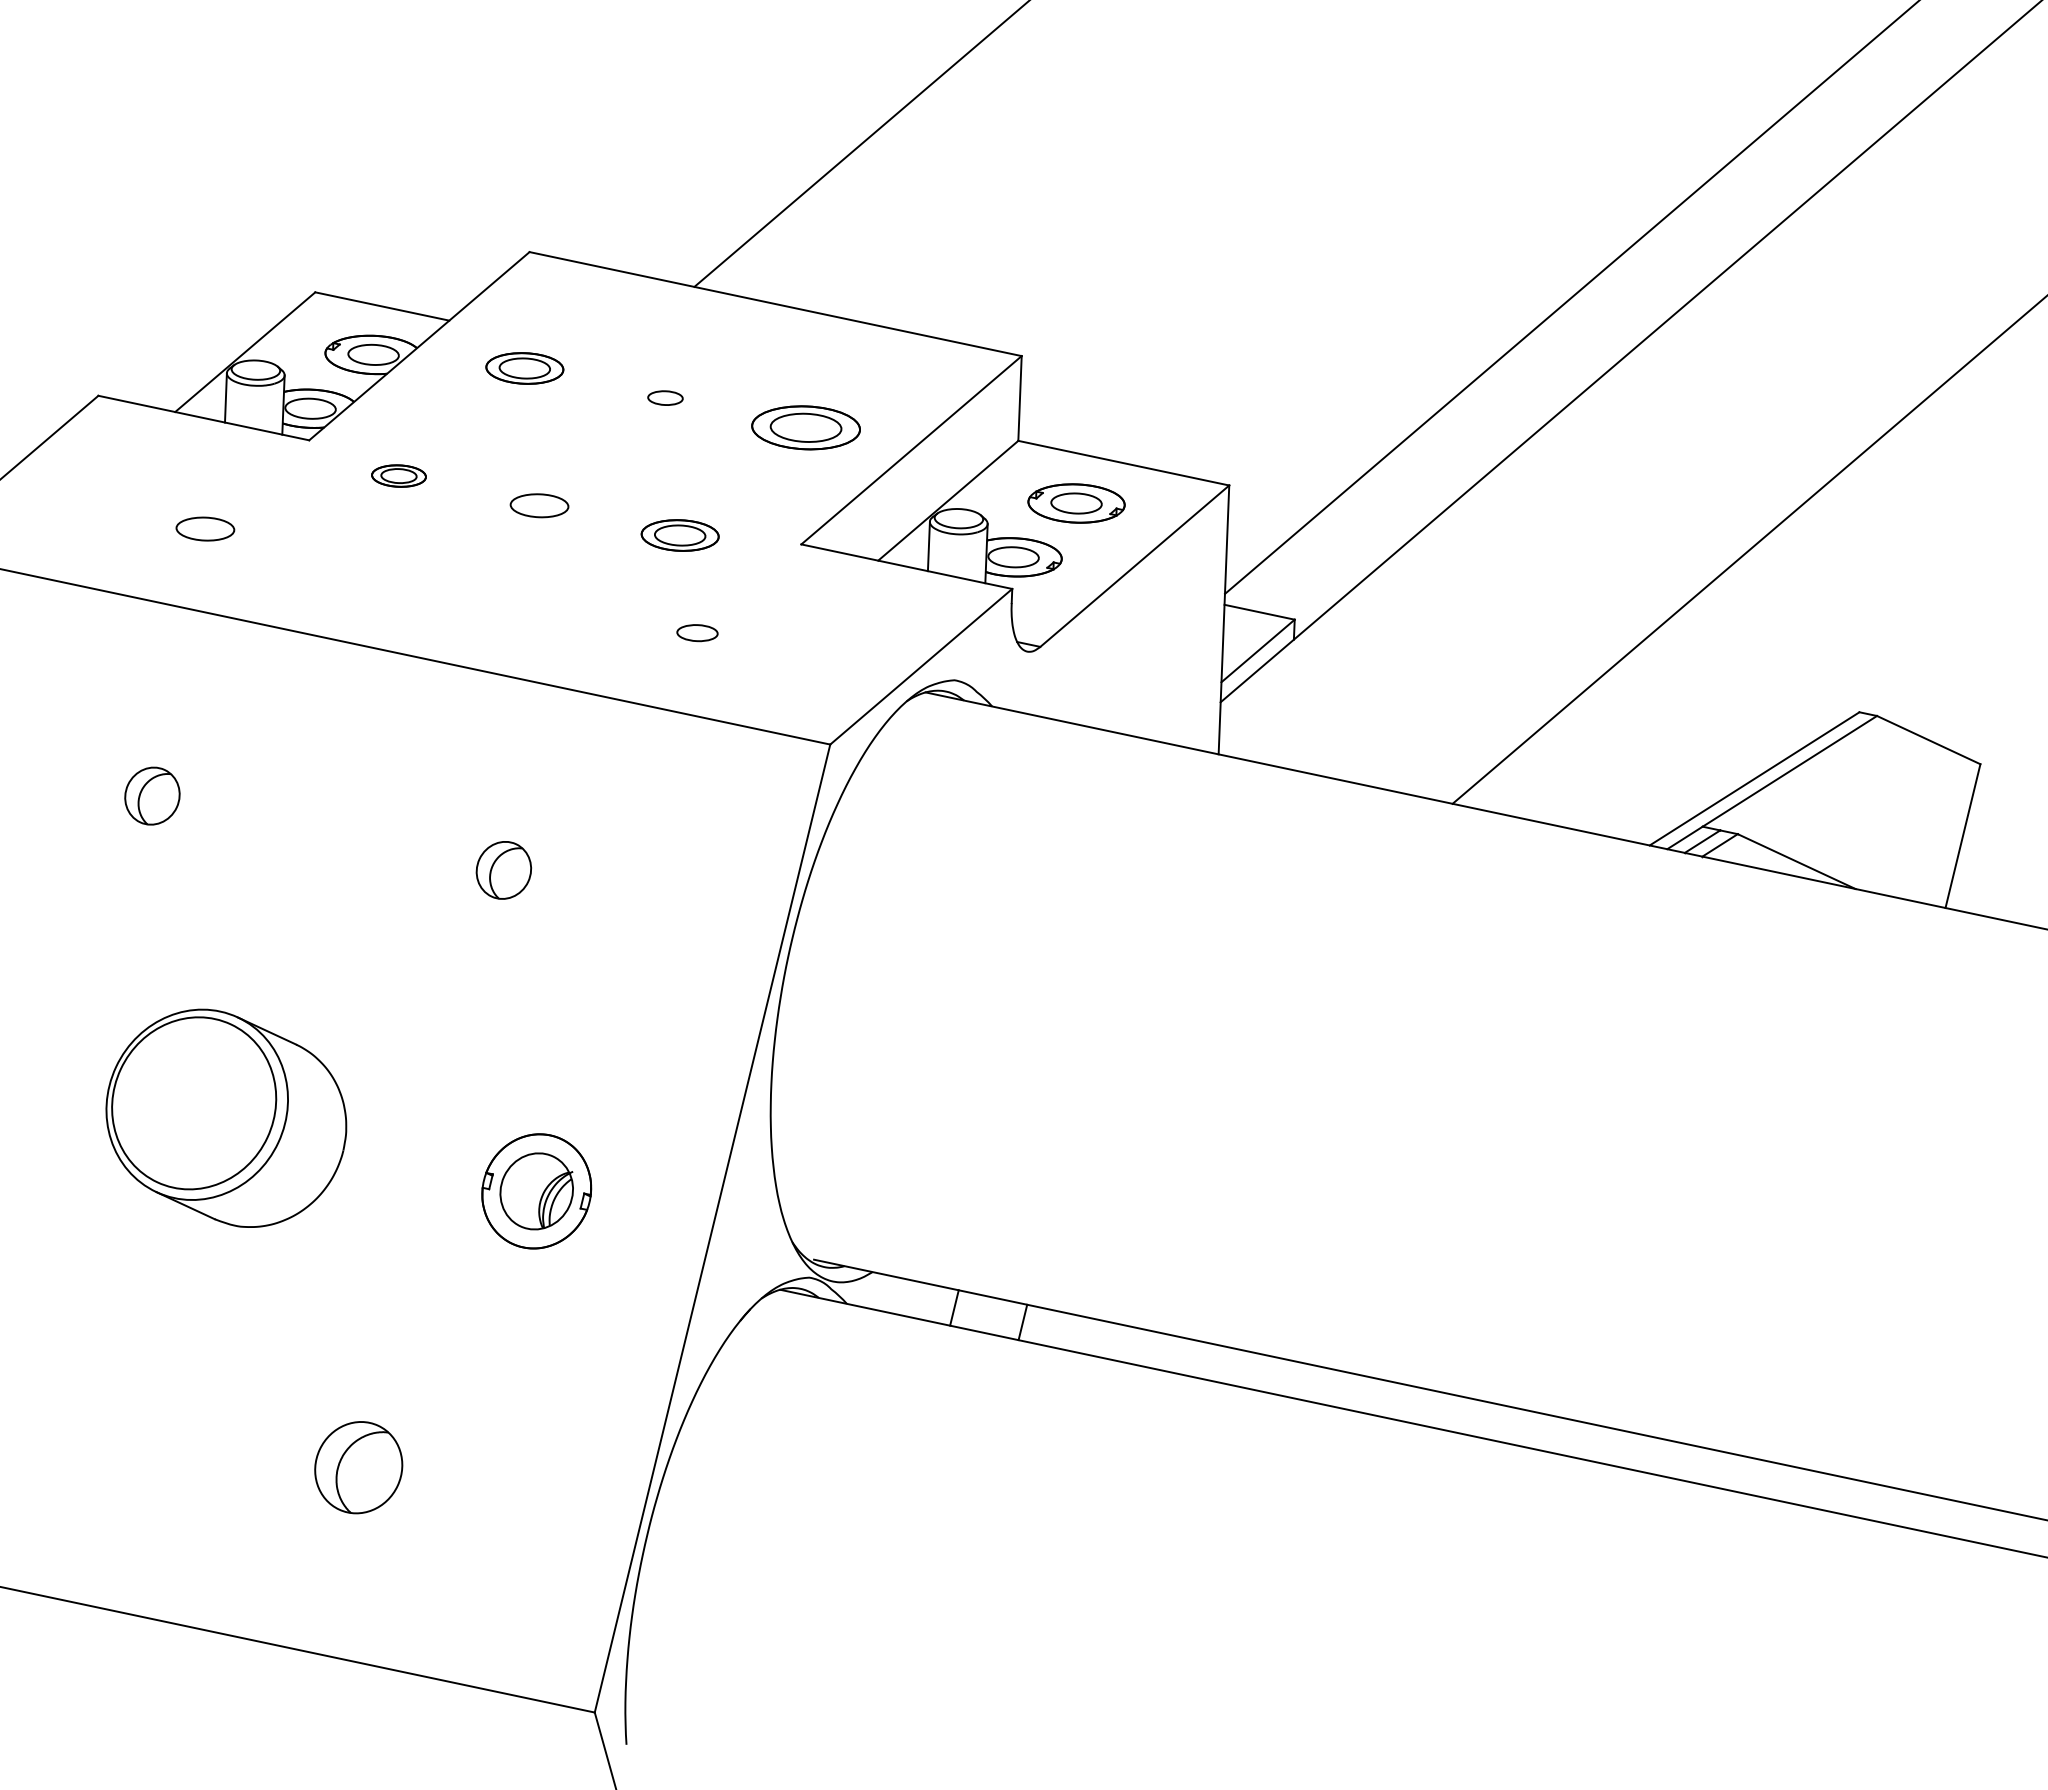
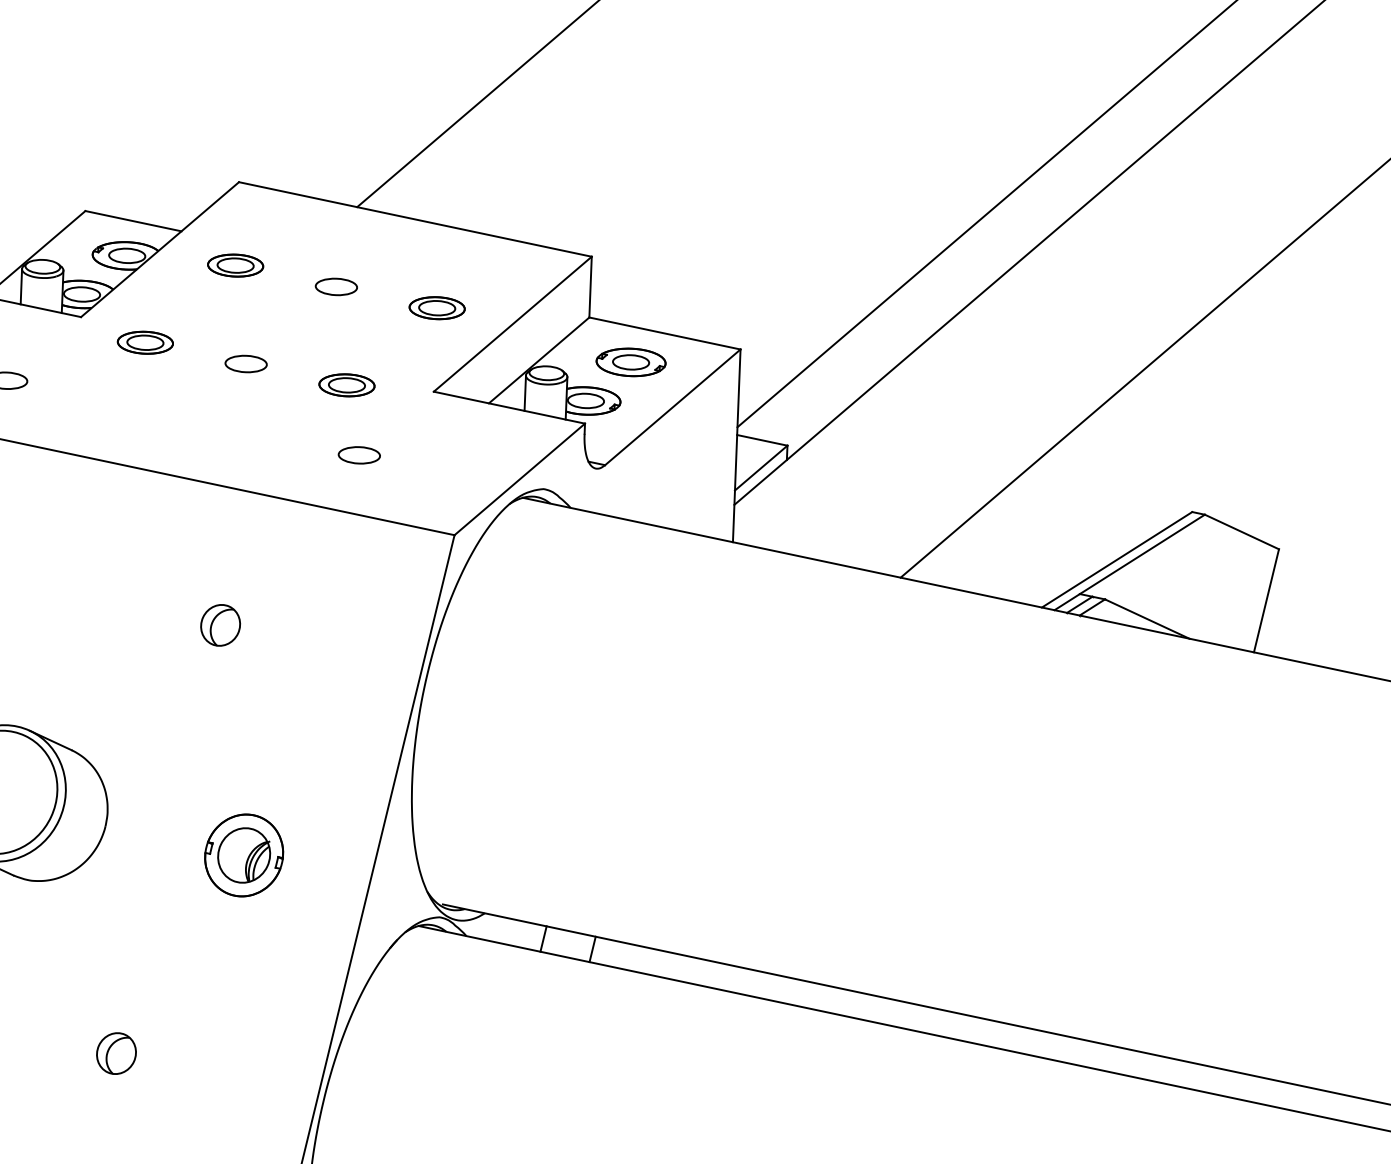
part: (665, 397) -> (336, 286), size x1.67
part: (805, 427) -> (436, 307), size x0.71
part: (398, 475) -> (145, 342), size x1.43
part: (697, 632) -> (359, 454), size x1.43
part: (358, 1467) -> (116, 1053), size x0.62

